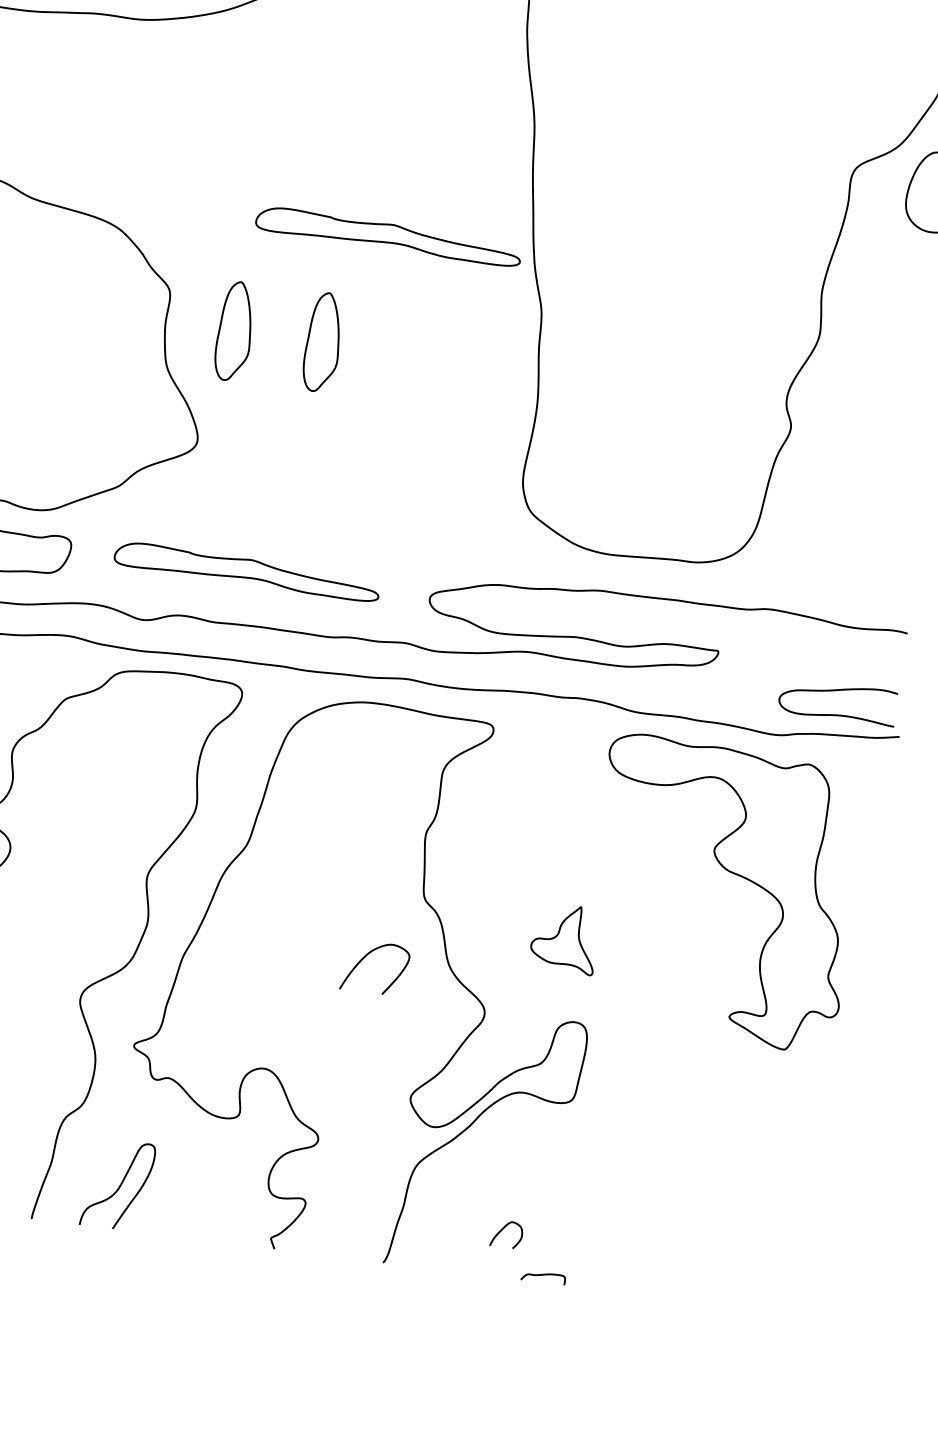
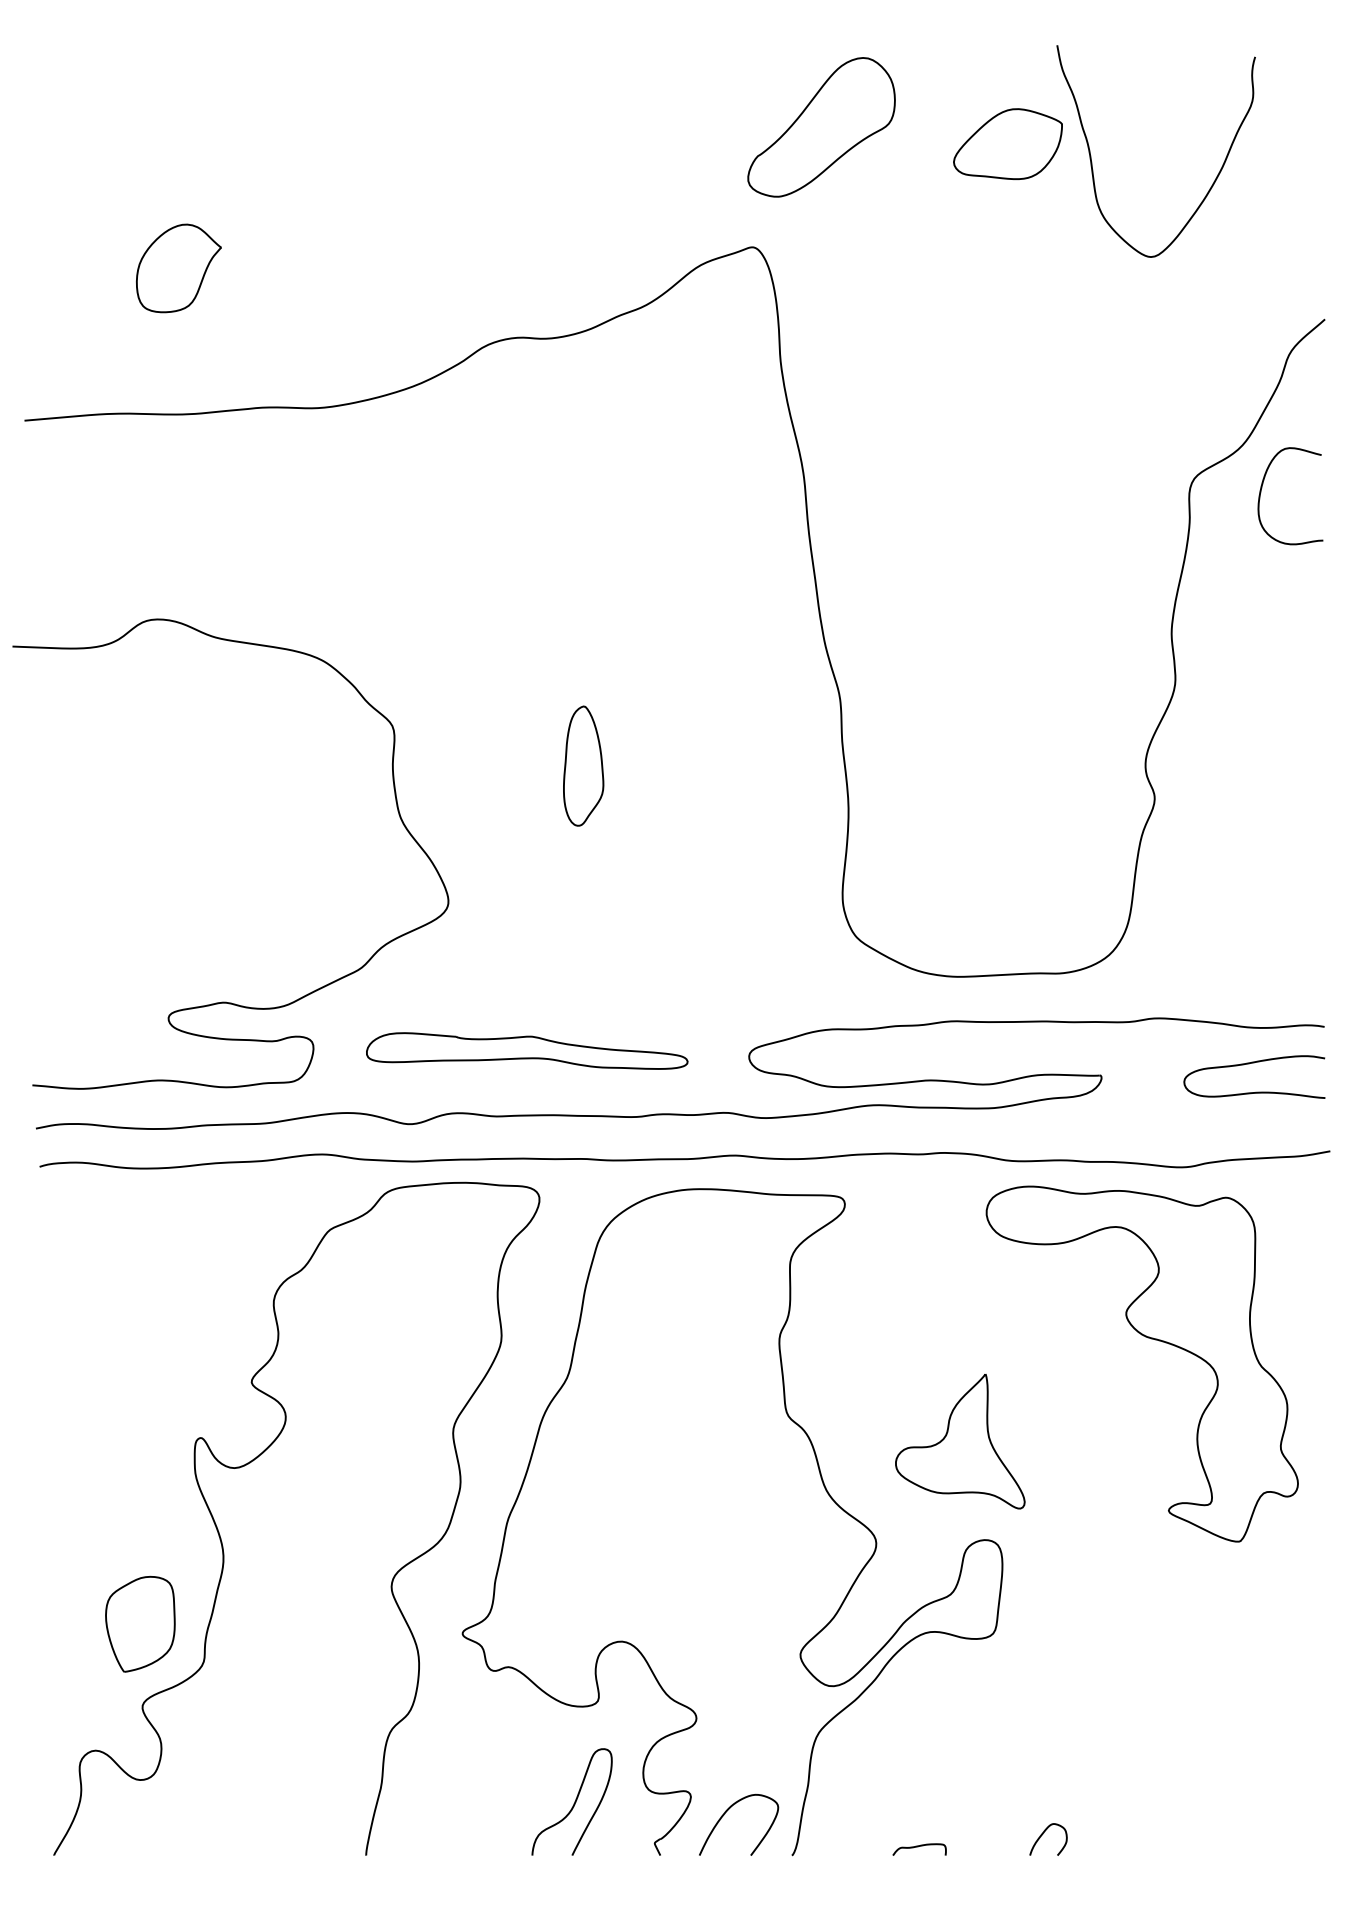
part: (388, 236) -> (646, 629), removed
part: (234, 330) -> (476, 765), removed
curve: (839, 691) -> (1254, 1063), moved
part: (564, 938) -> (960, 1441), size x1.67
curve: (364, 958) -> (724, 1815), moved
curve: (118, 1186) -> (573, 1803), moved
curve: (503, 1229) -> (1043, 1834), moved
curve: (542, 1275) -> (918, 1847), moved

